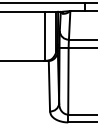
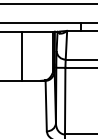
line: (45, 35) -> (22, 55), moved

